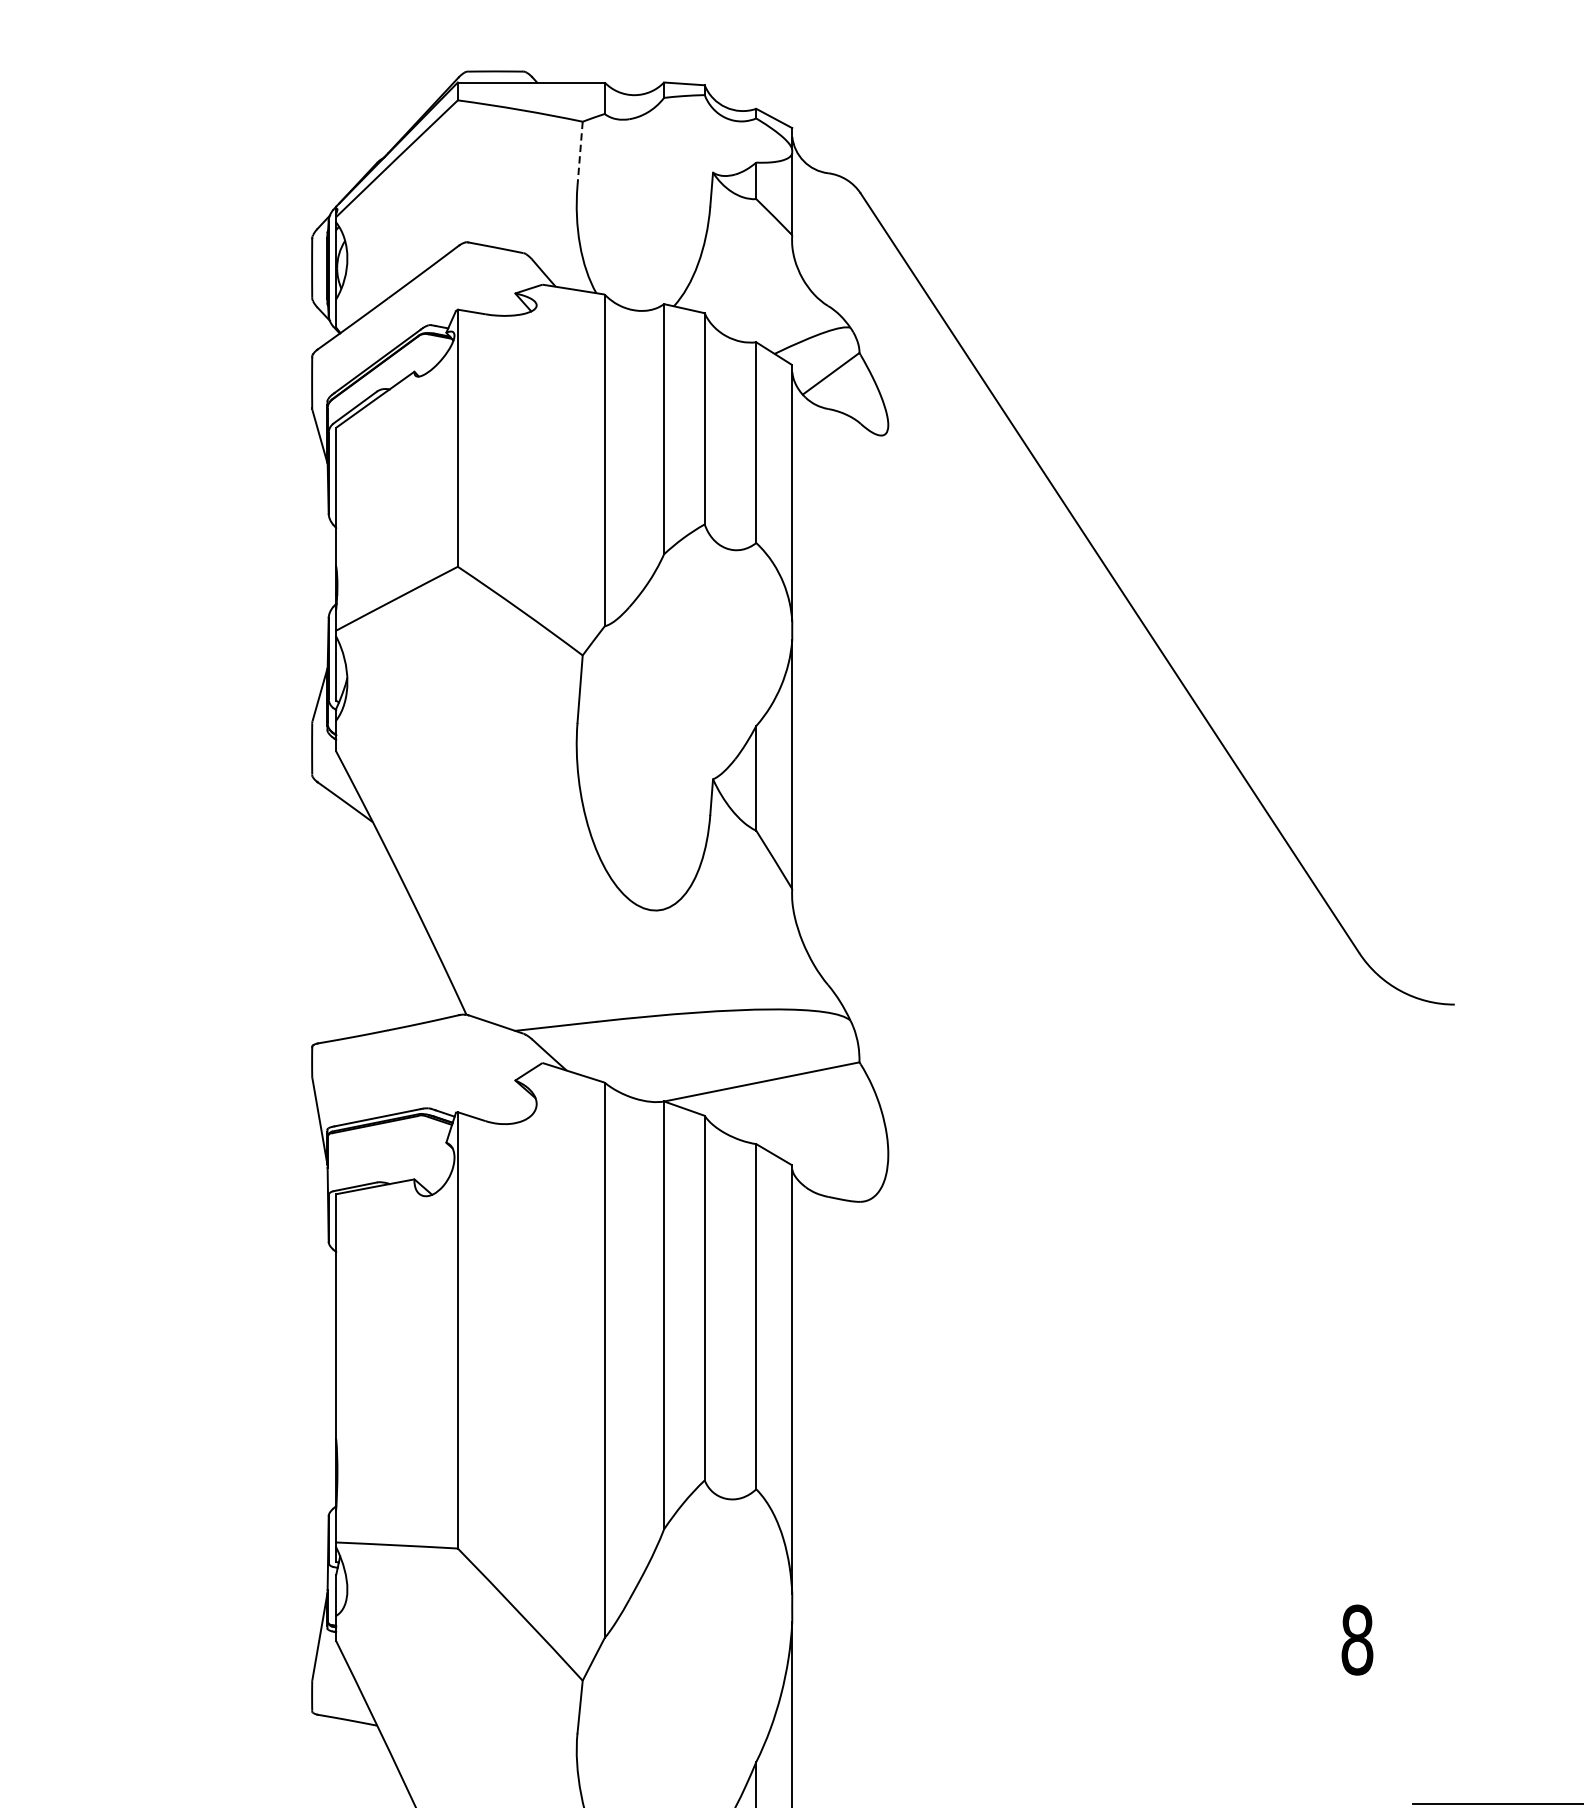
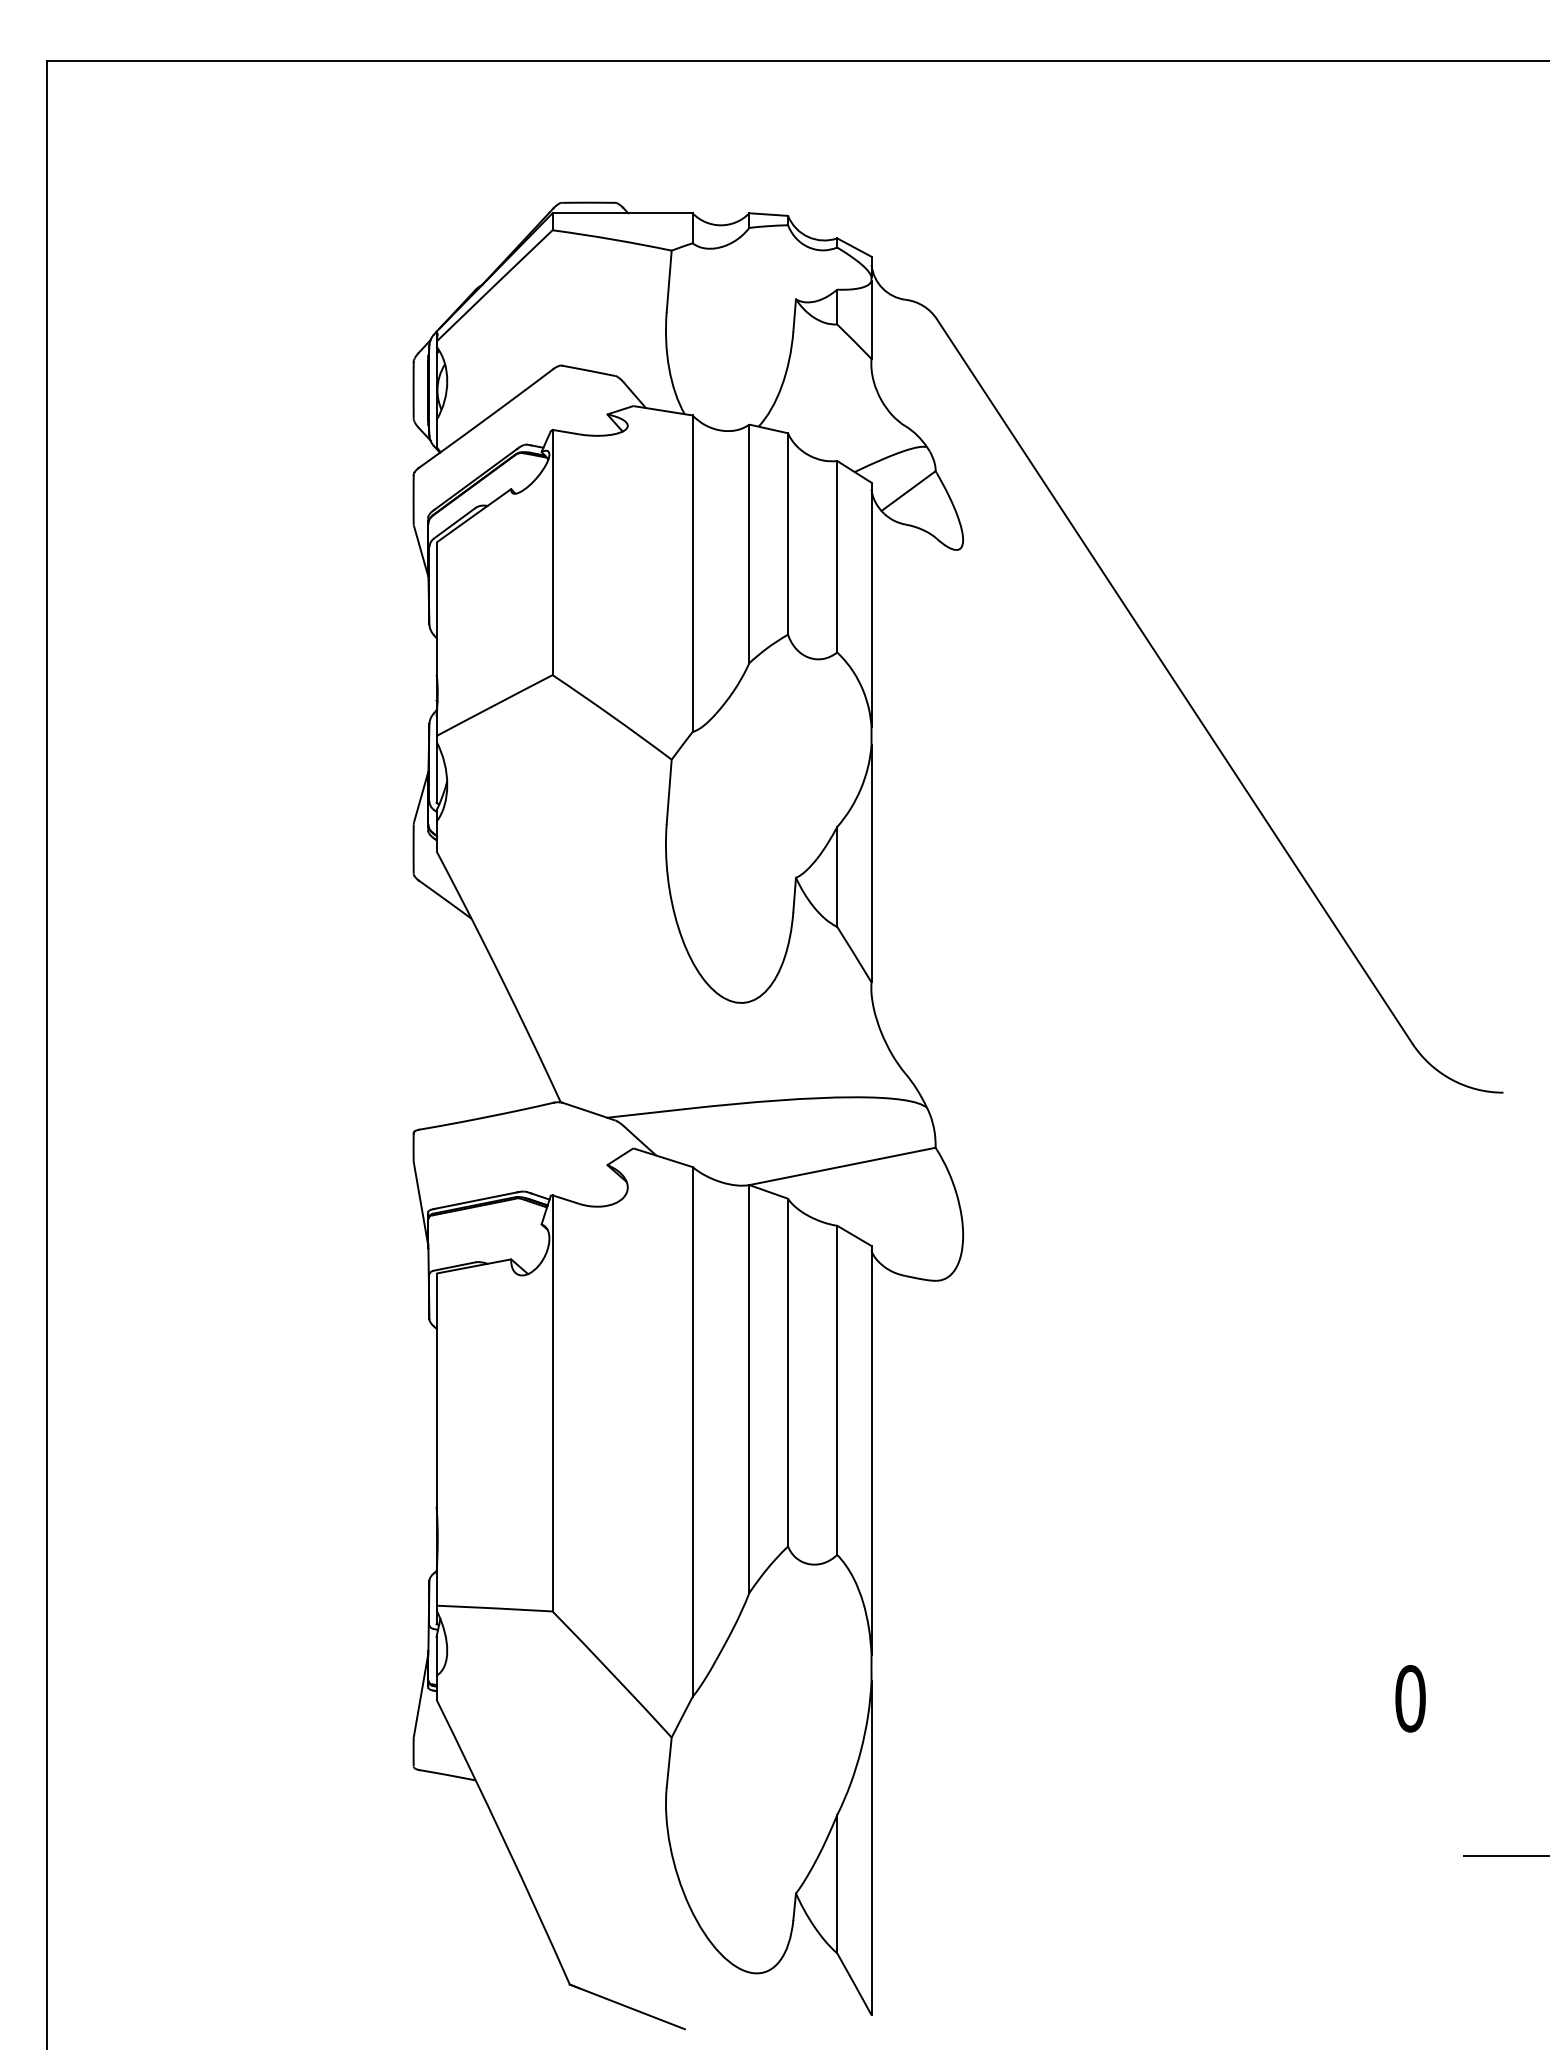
line: (580, 154) -> (669, 281), dashed -> solid
text: (1357, 1639) -> (1410, 1698), 8 -> 0

